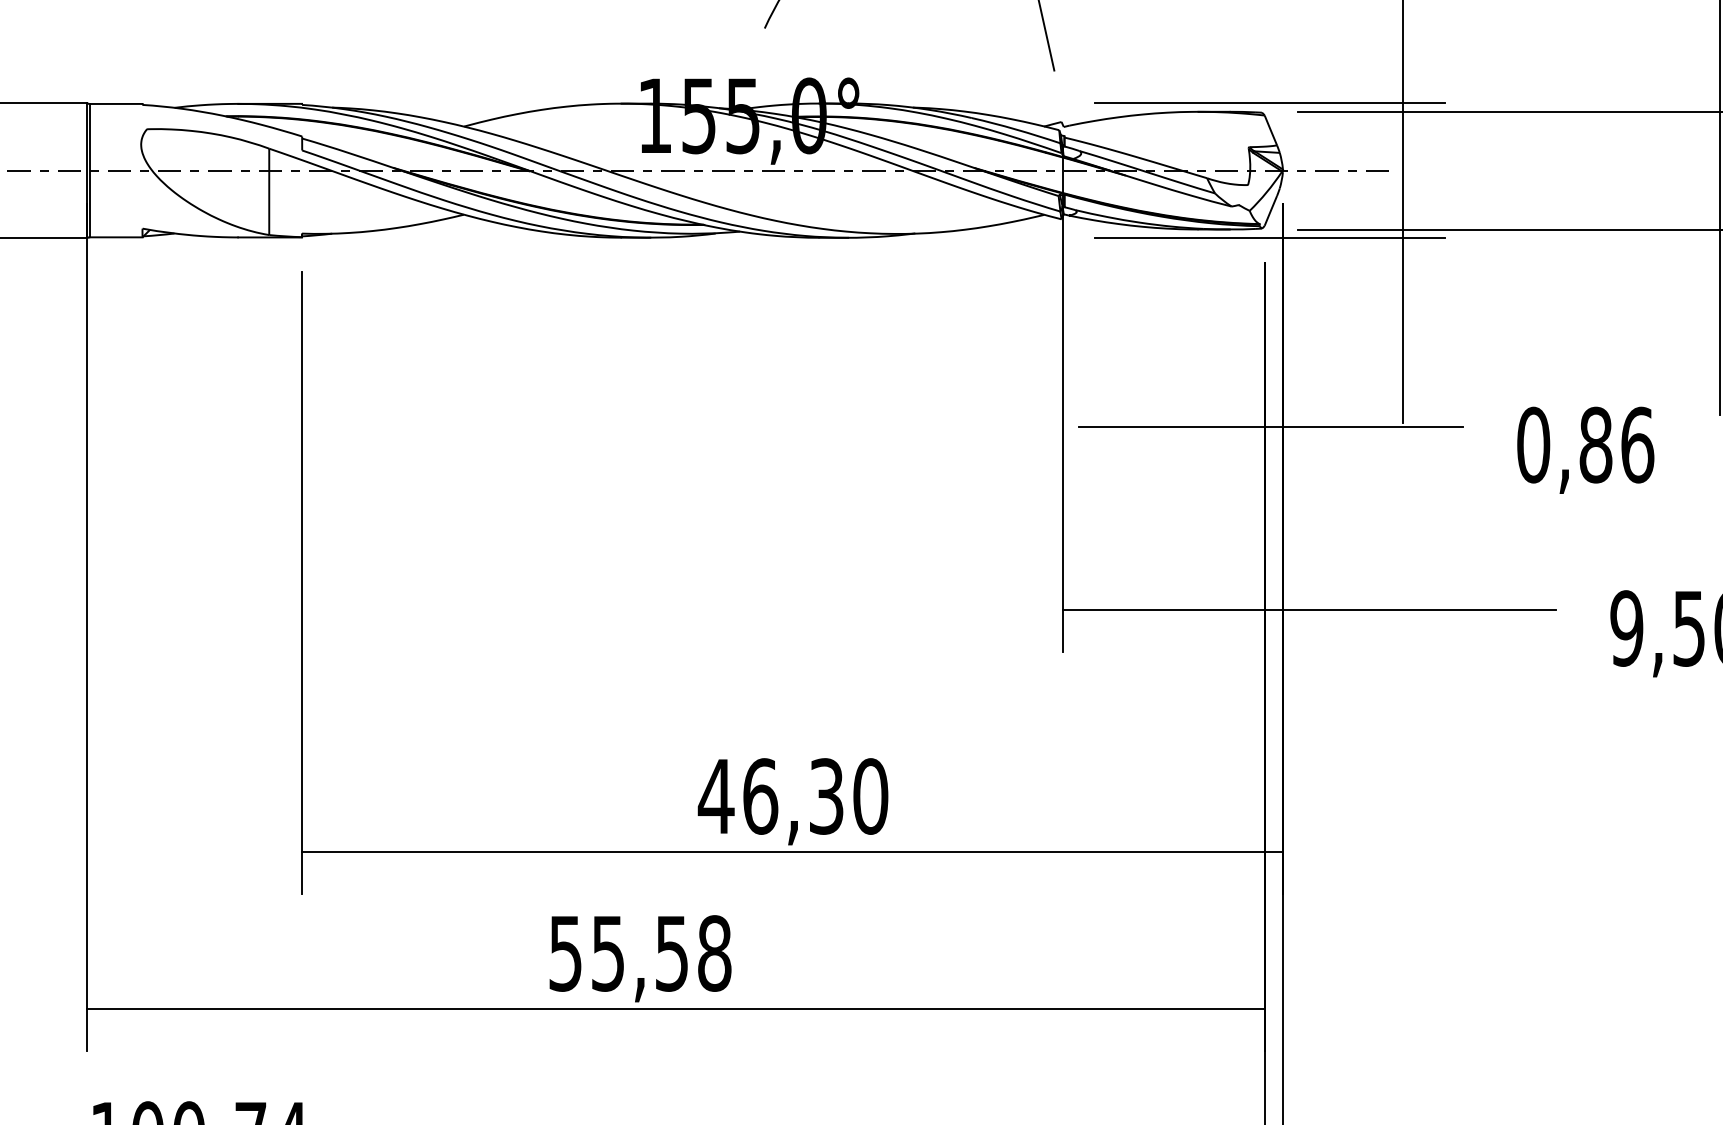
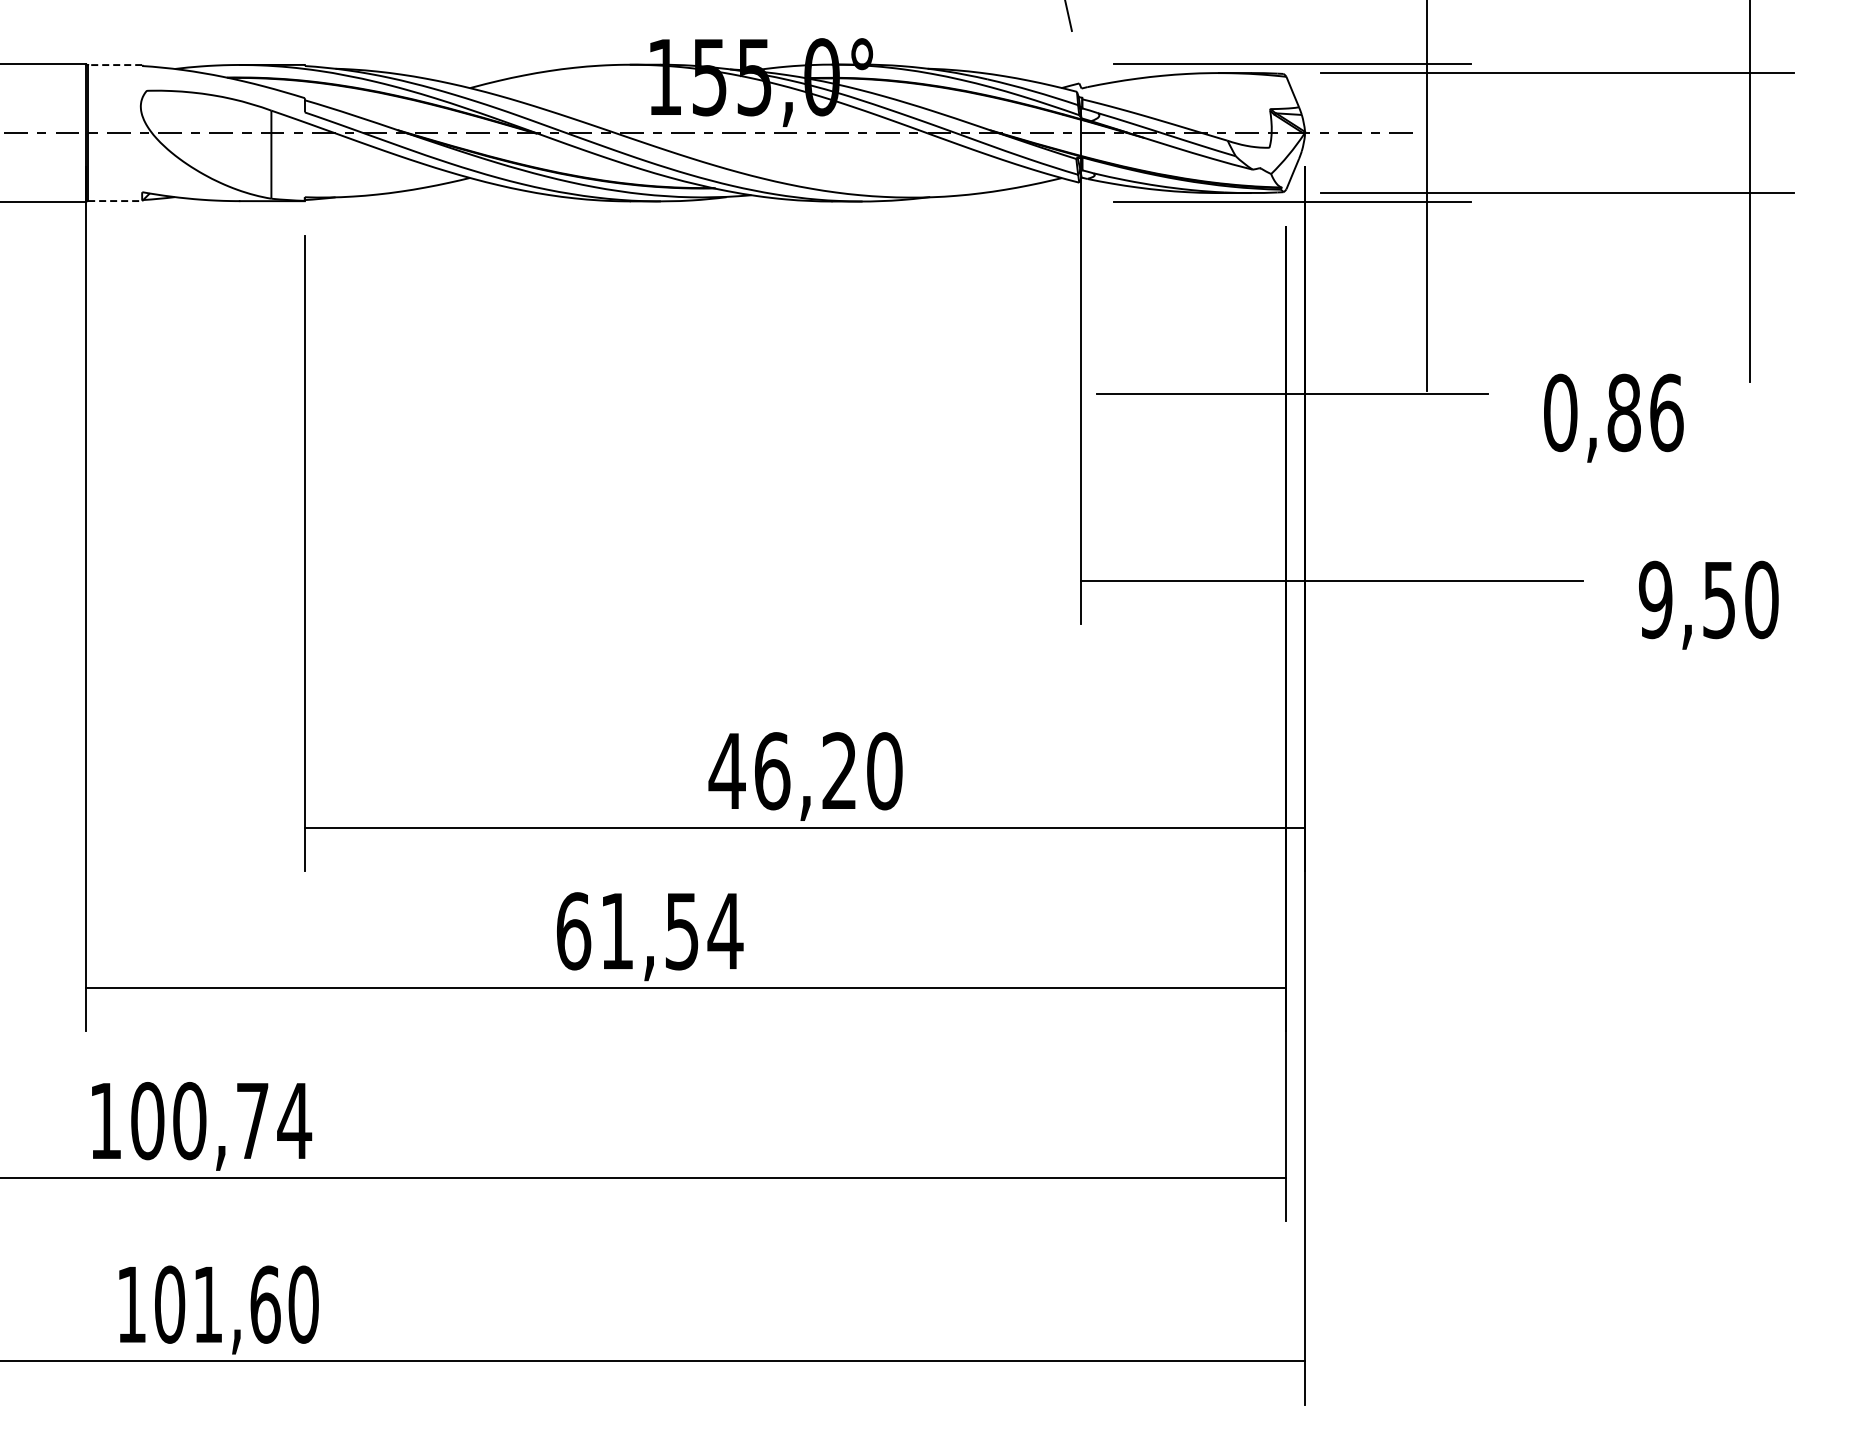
line: (115, 104) -> (114, 65), solid -> dashed
line: (116, 237) -> (115, 201), solid -> dashed
text: (826, 796) -> (839, 771), 46,30 -> 46,20
text: (641, 953) -> (650, 931), 55,58 -> 61,54

